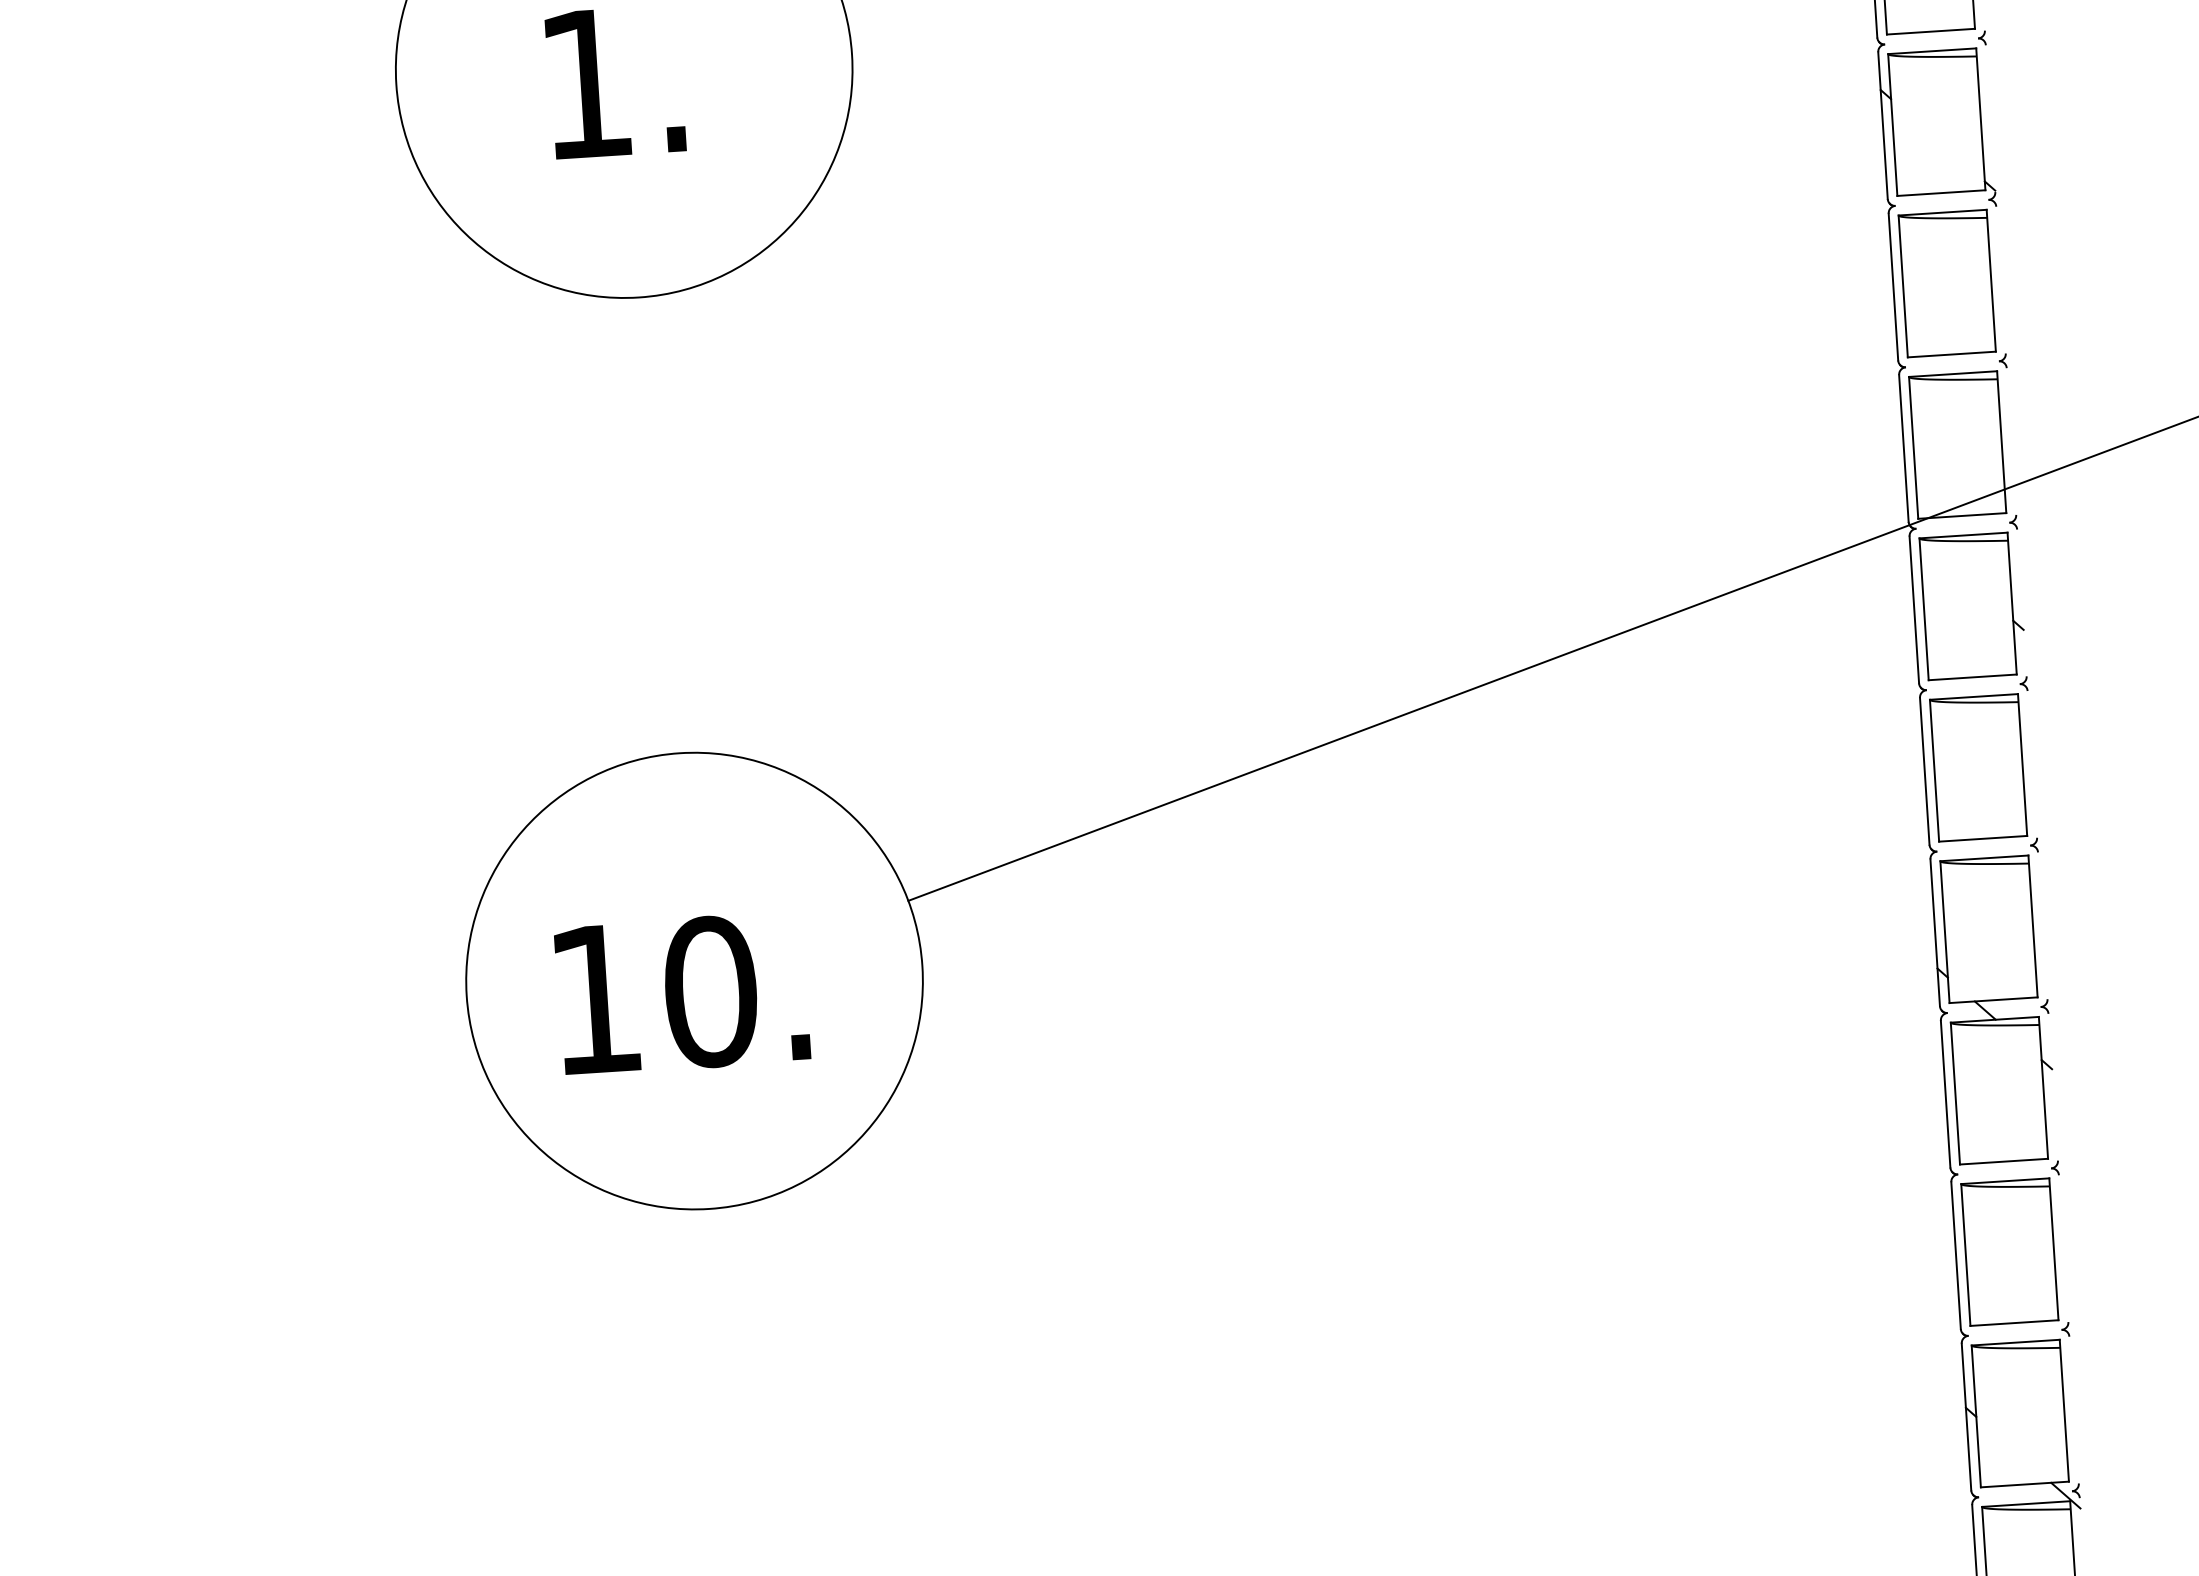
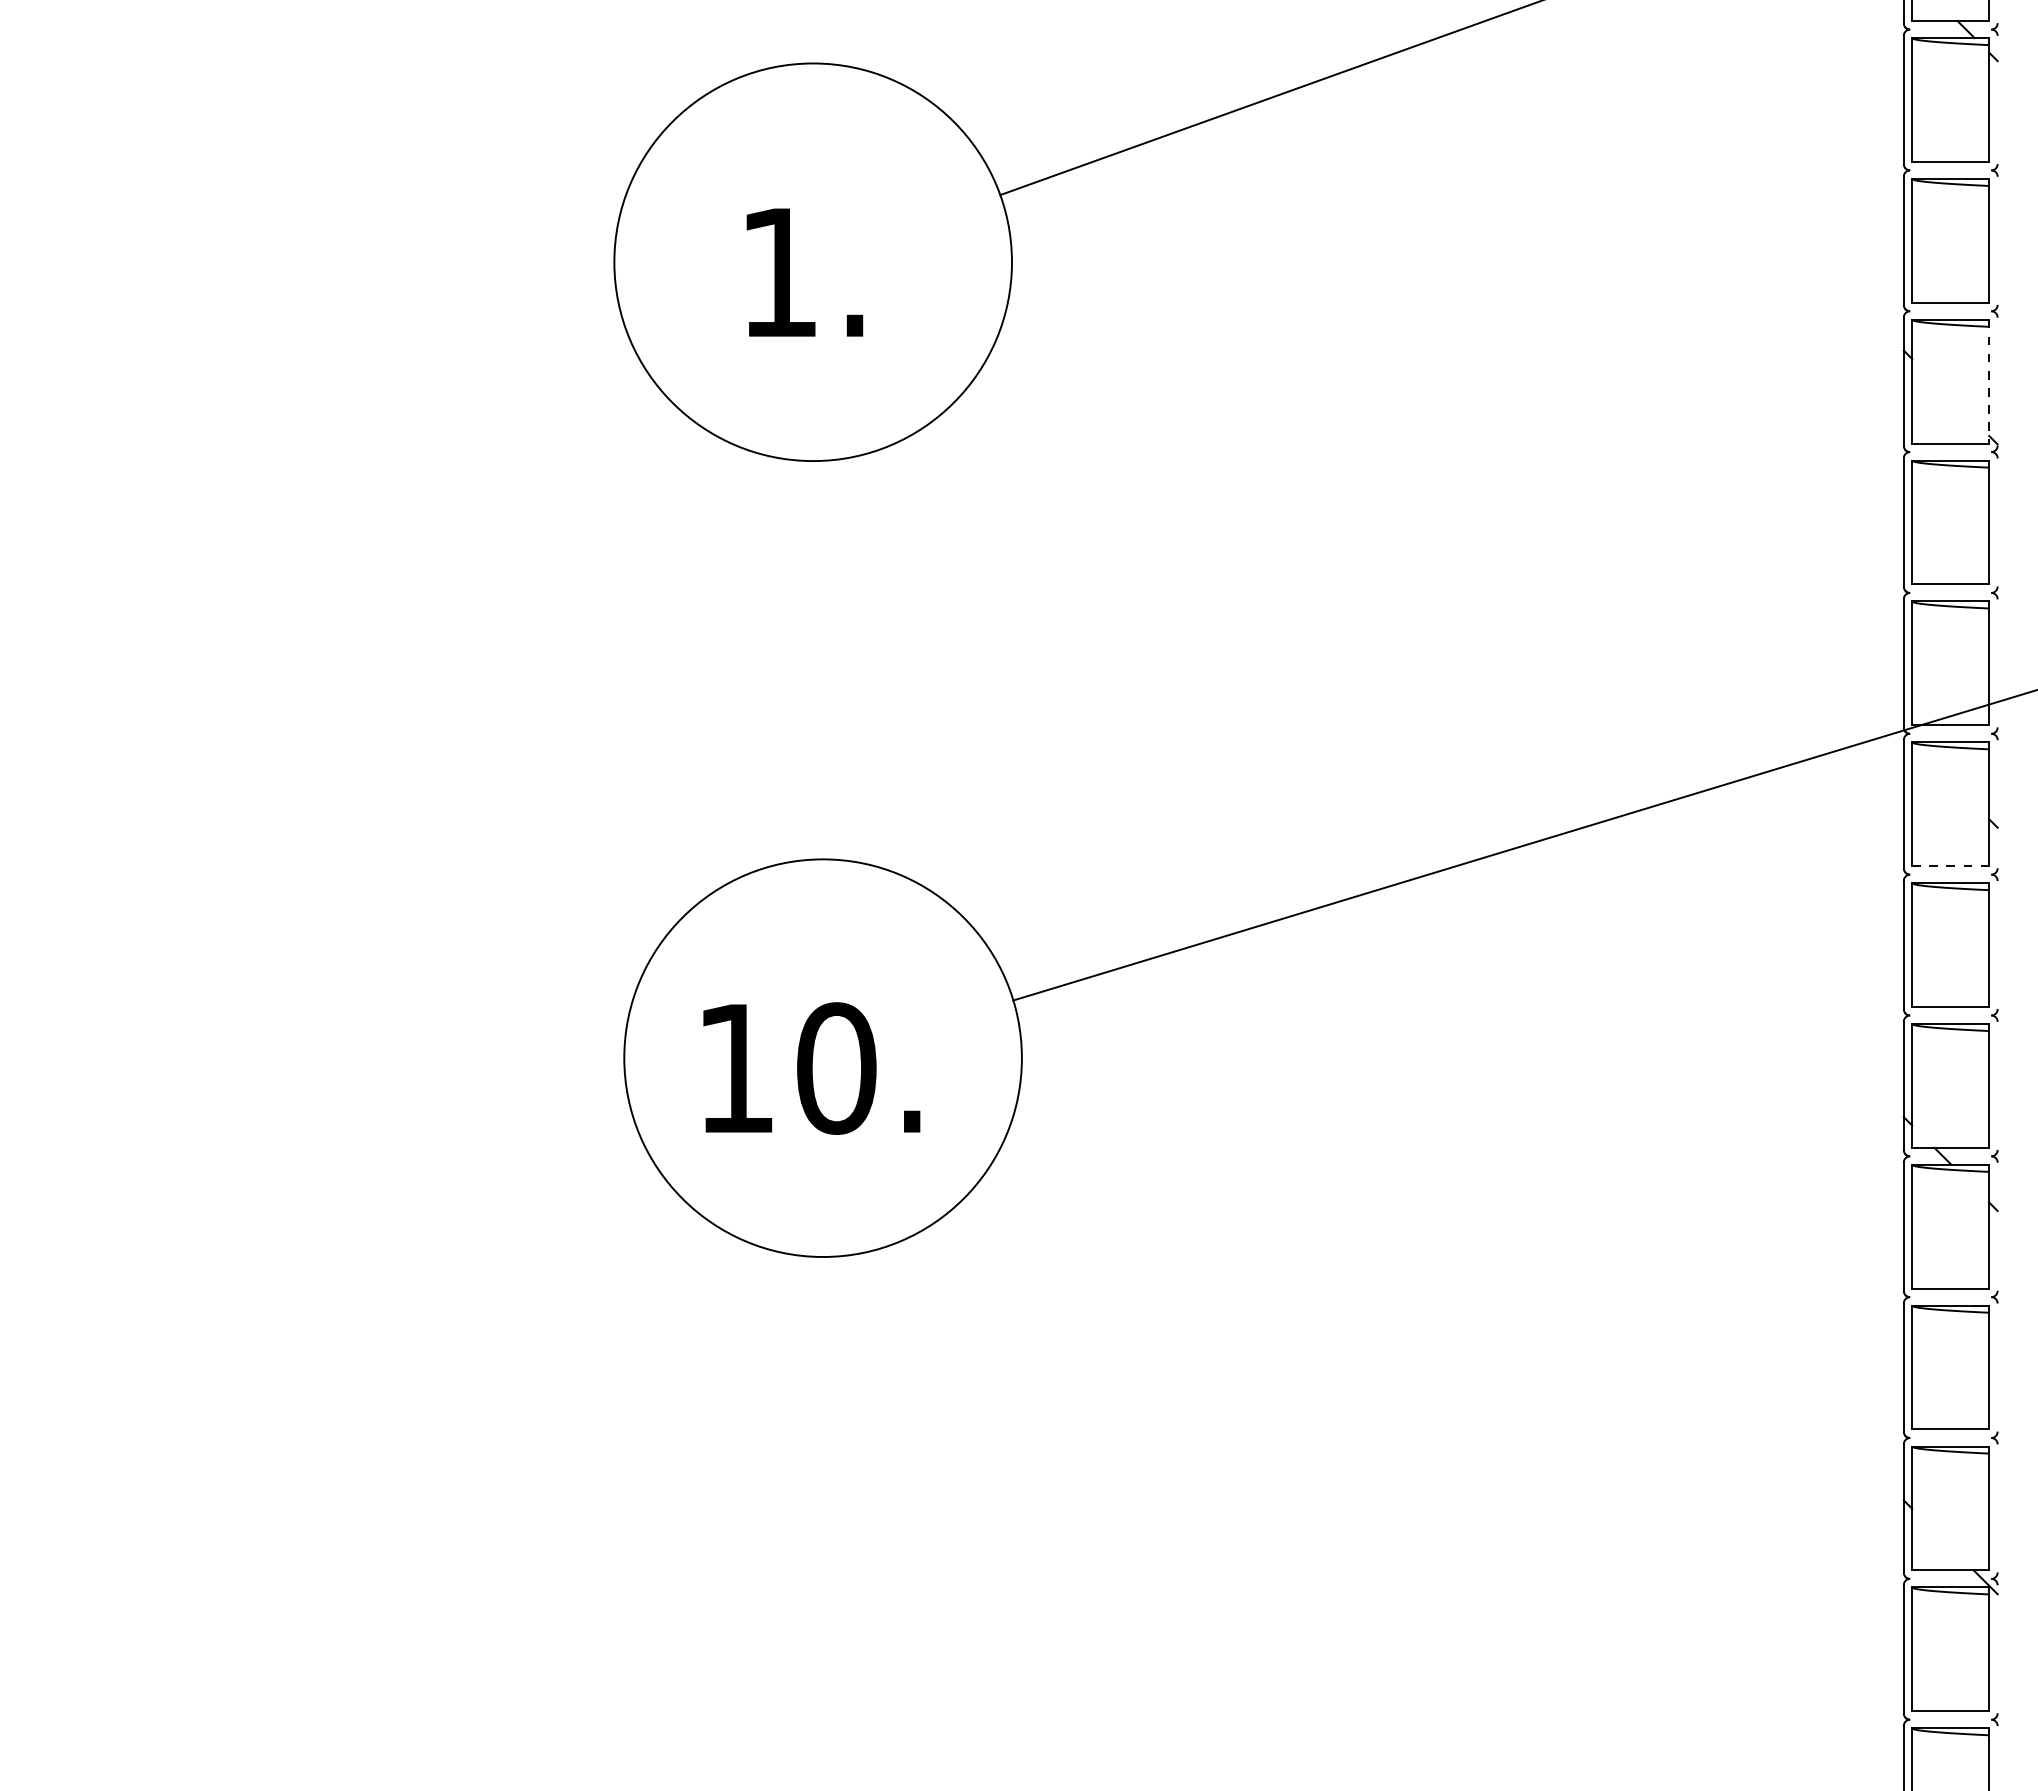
line: (1981, 119) -> (1989, 381), solid -> dashed
line: (1972, 677) -> (1950, 866), solid -> dashed

